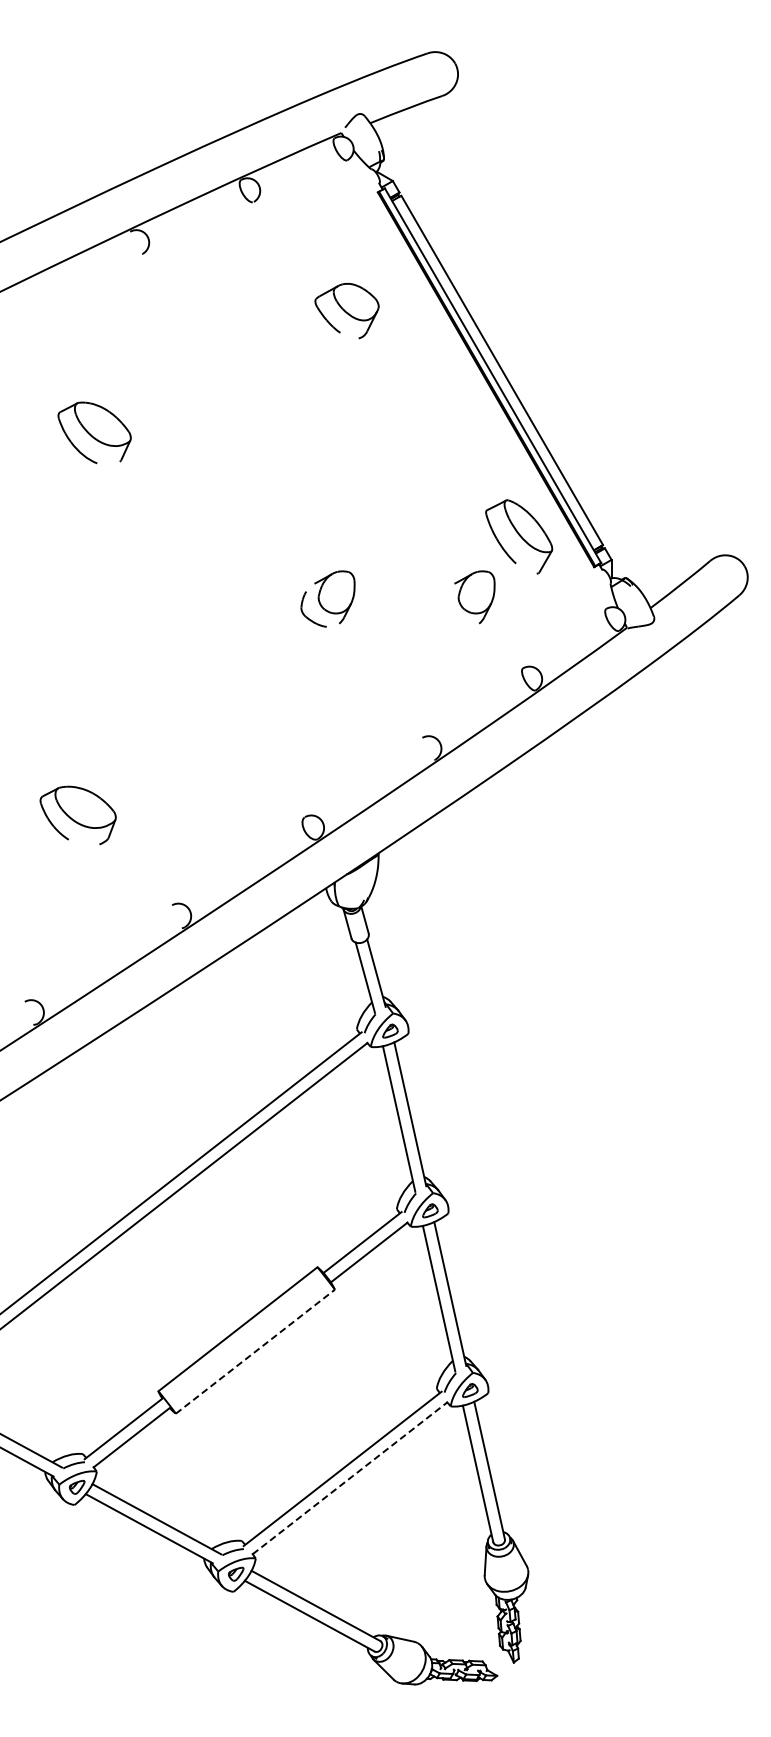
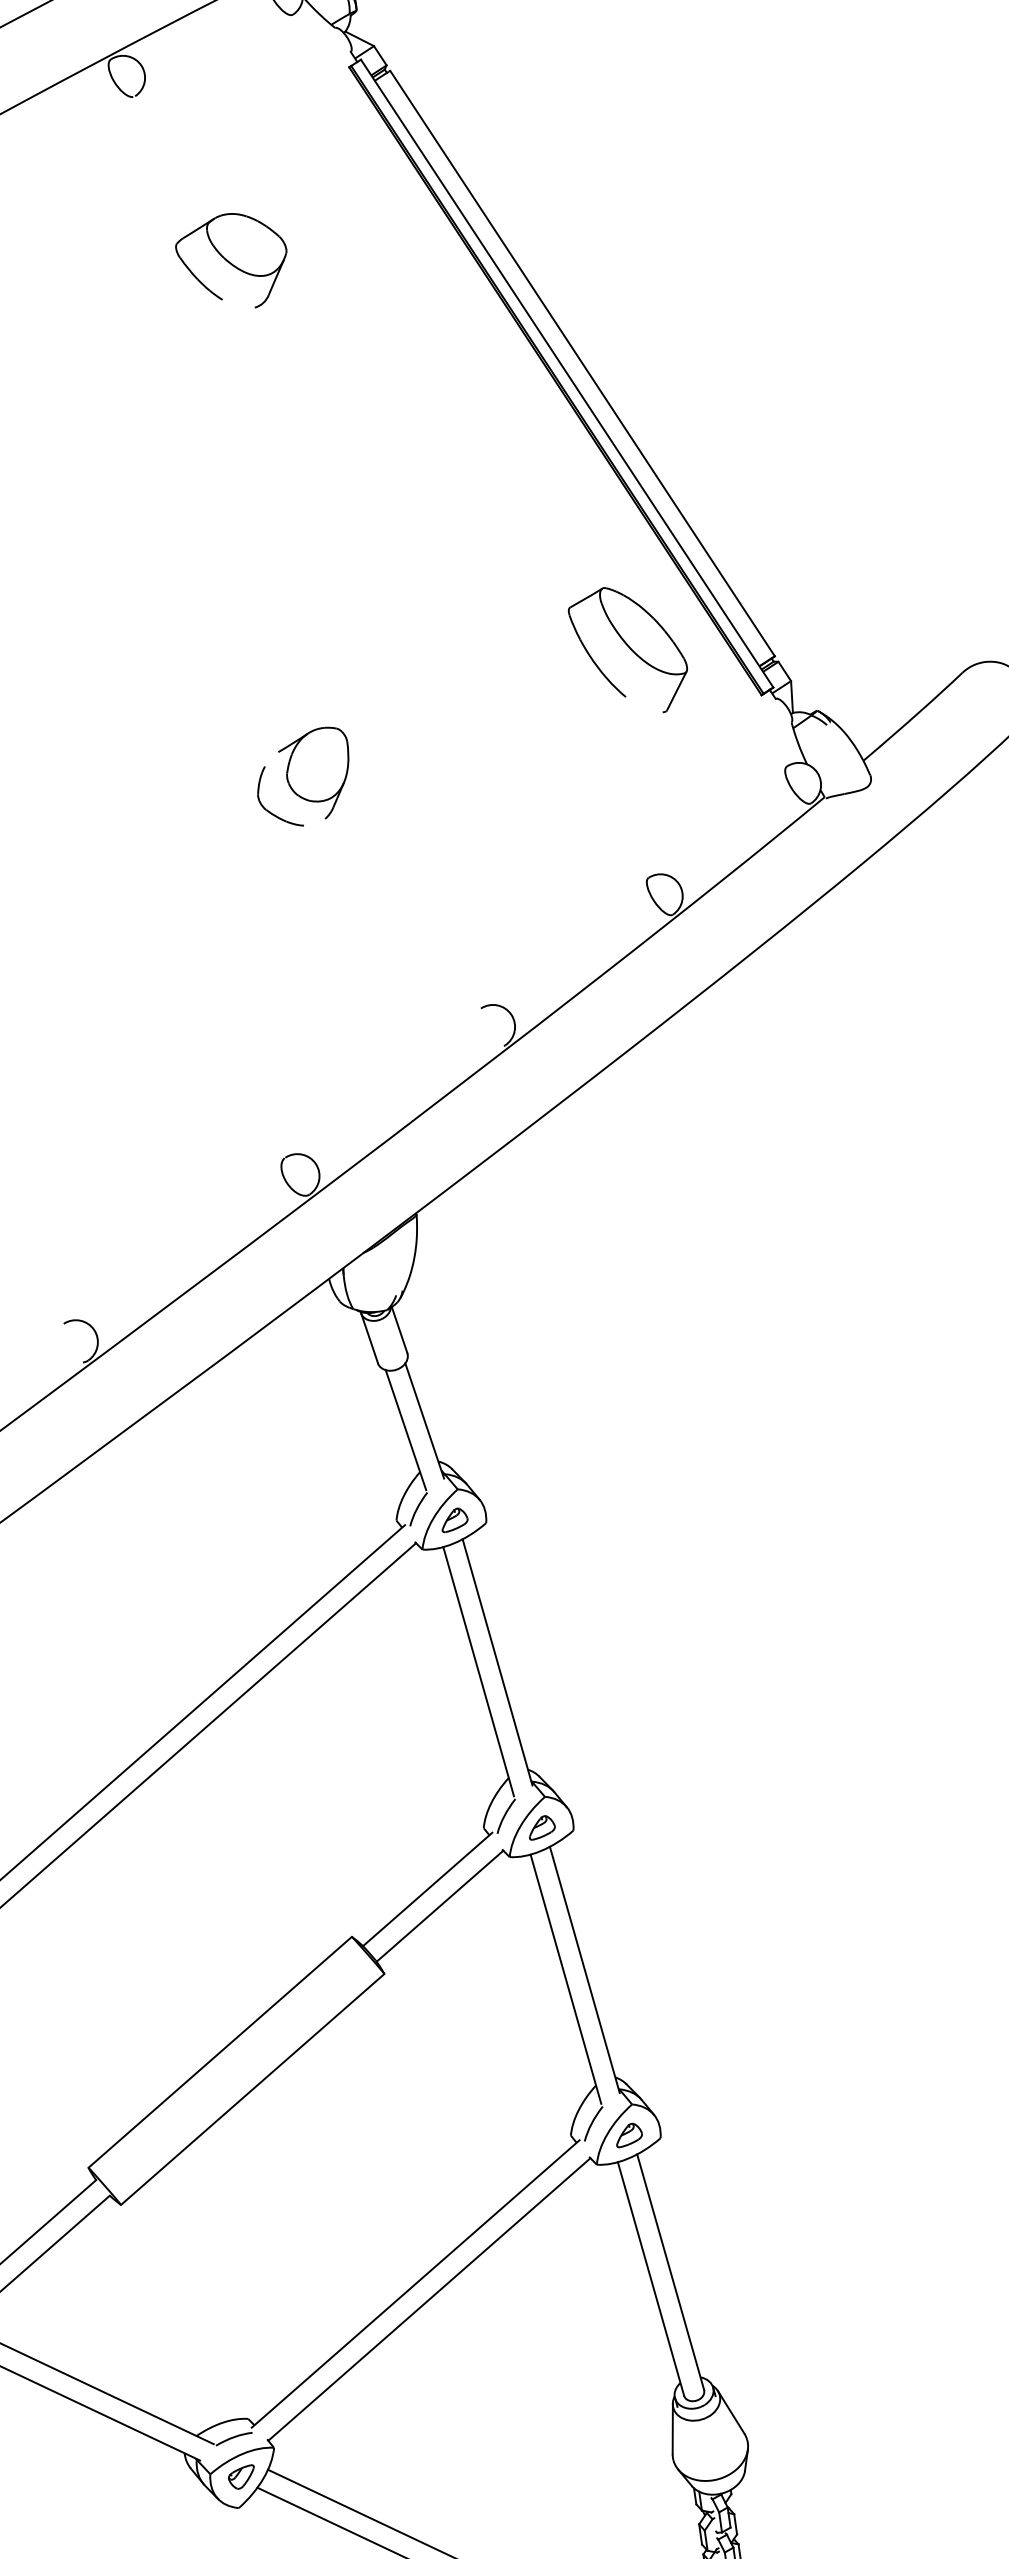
part: (346, 311) -> (231, 262), moved
part: (474, 597) -> (557, 759), removed
line: (255, 1351) -> (252, 2089), dashed -> solid
line: (350, 1478) -> (430, 2299), dashed -> solid

